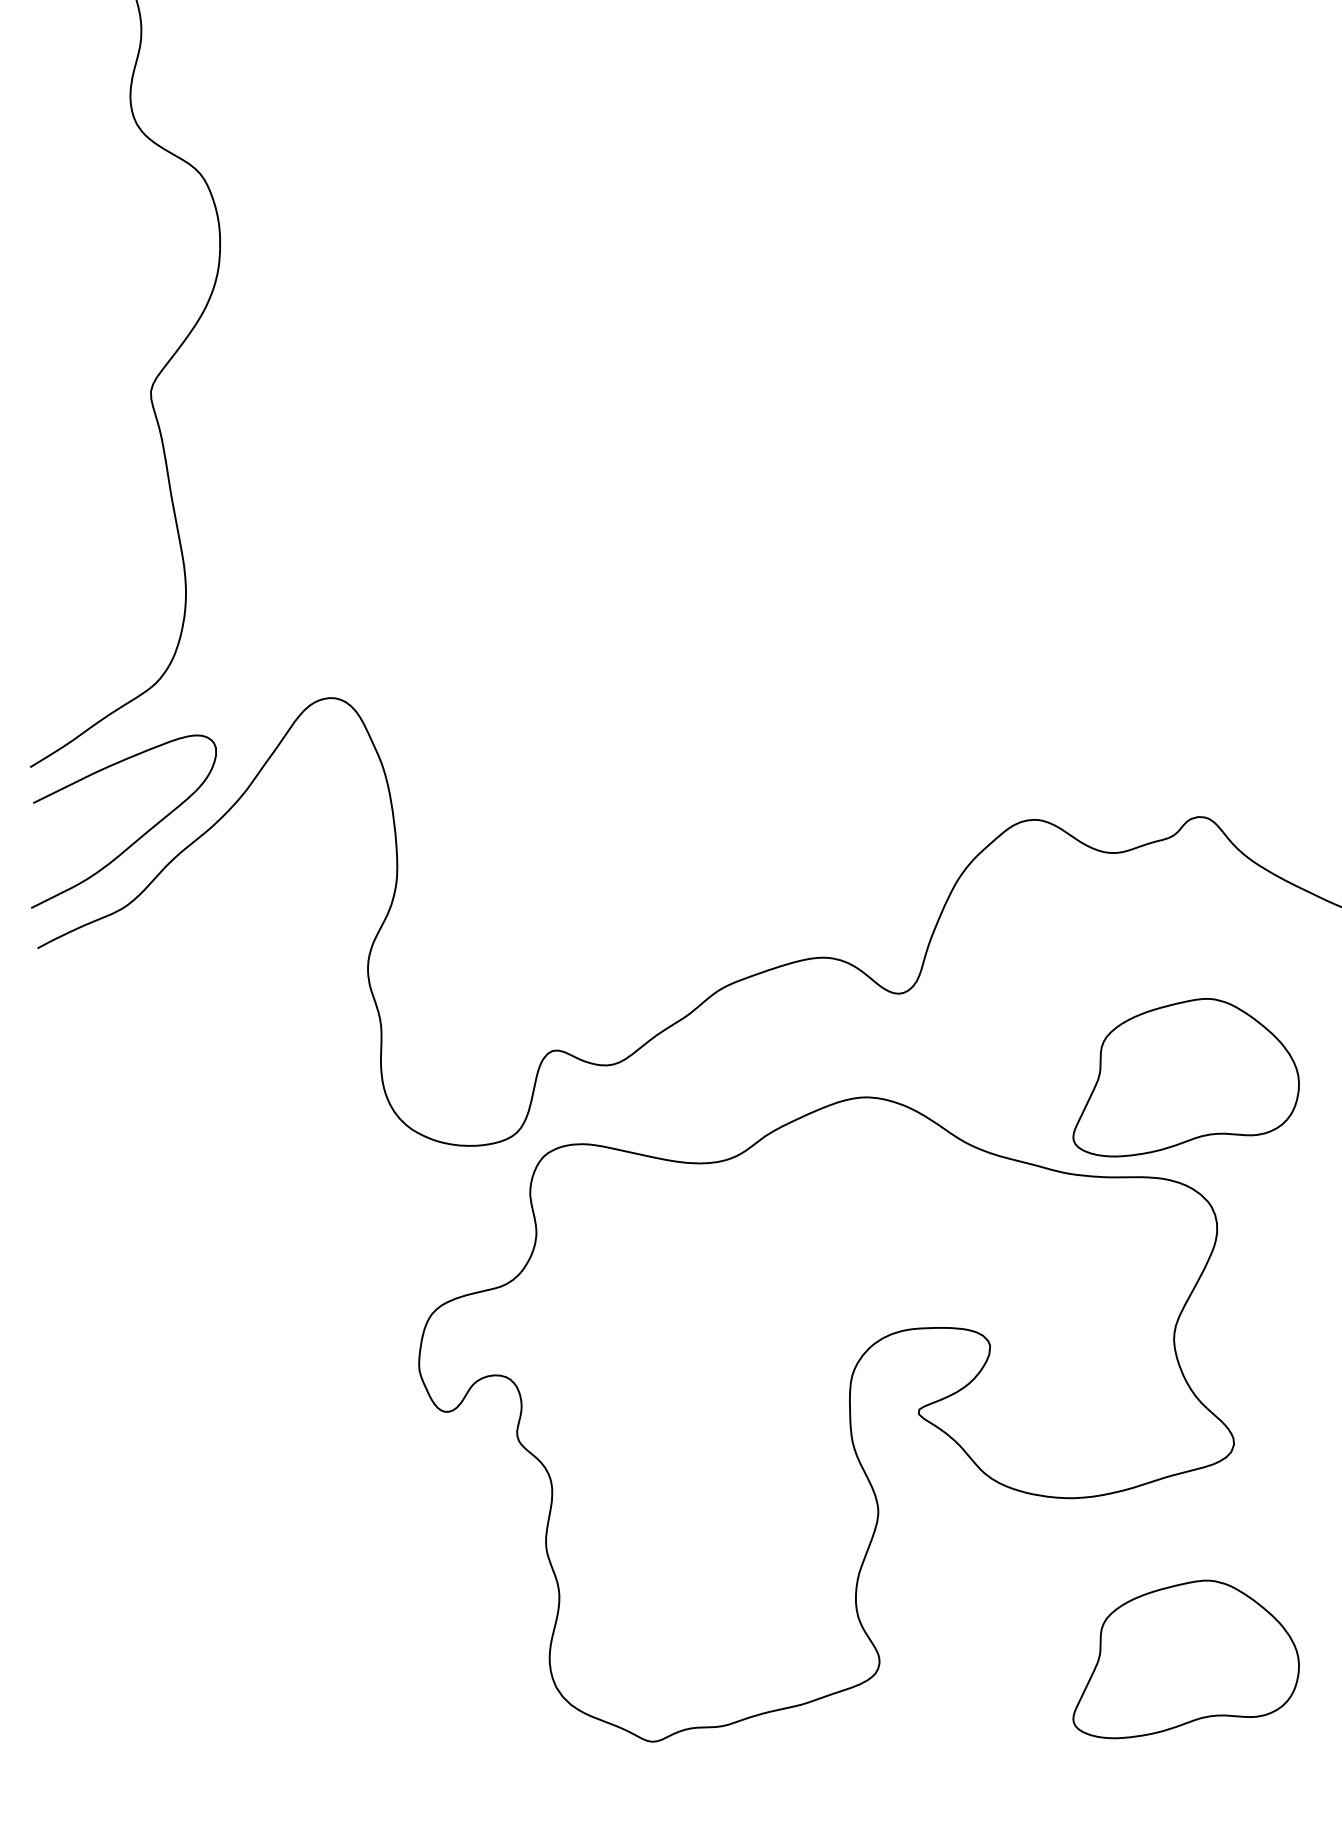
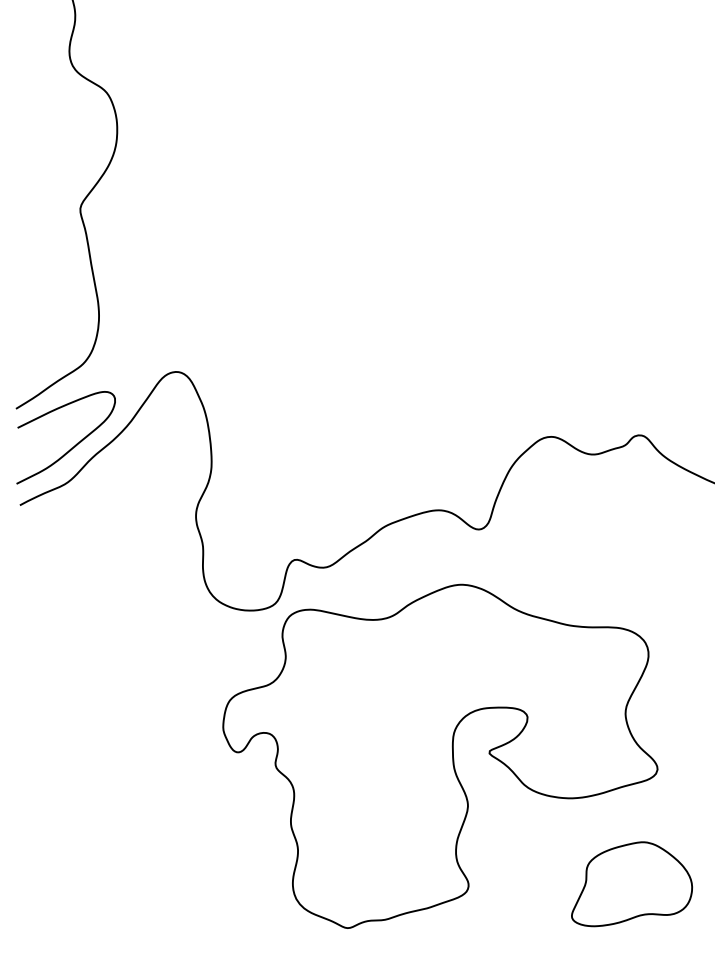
part: (1185, 1078) -> (631, 574), removed

